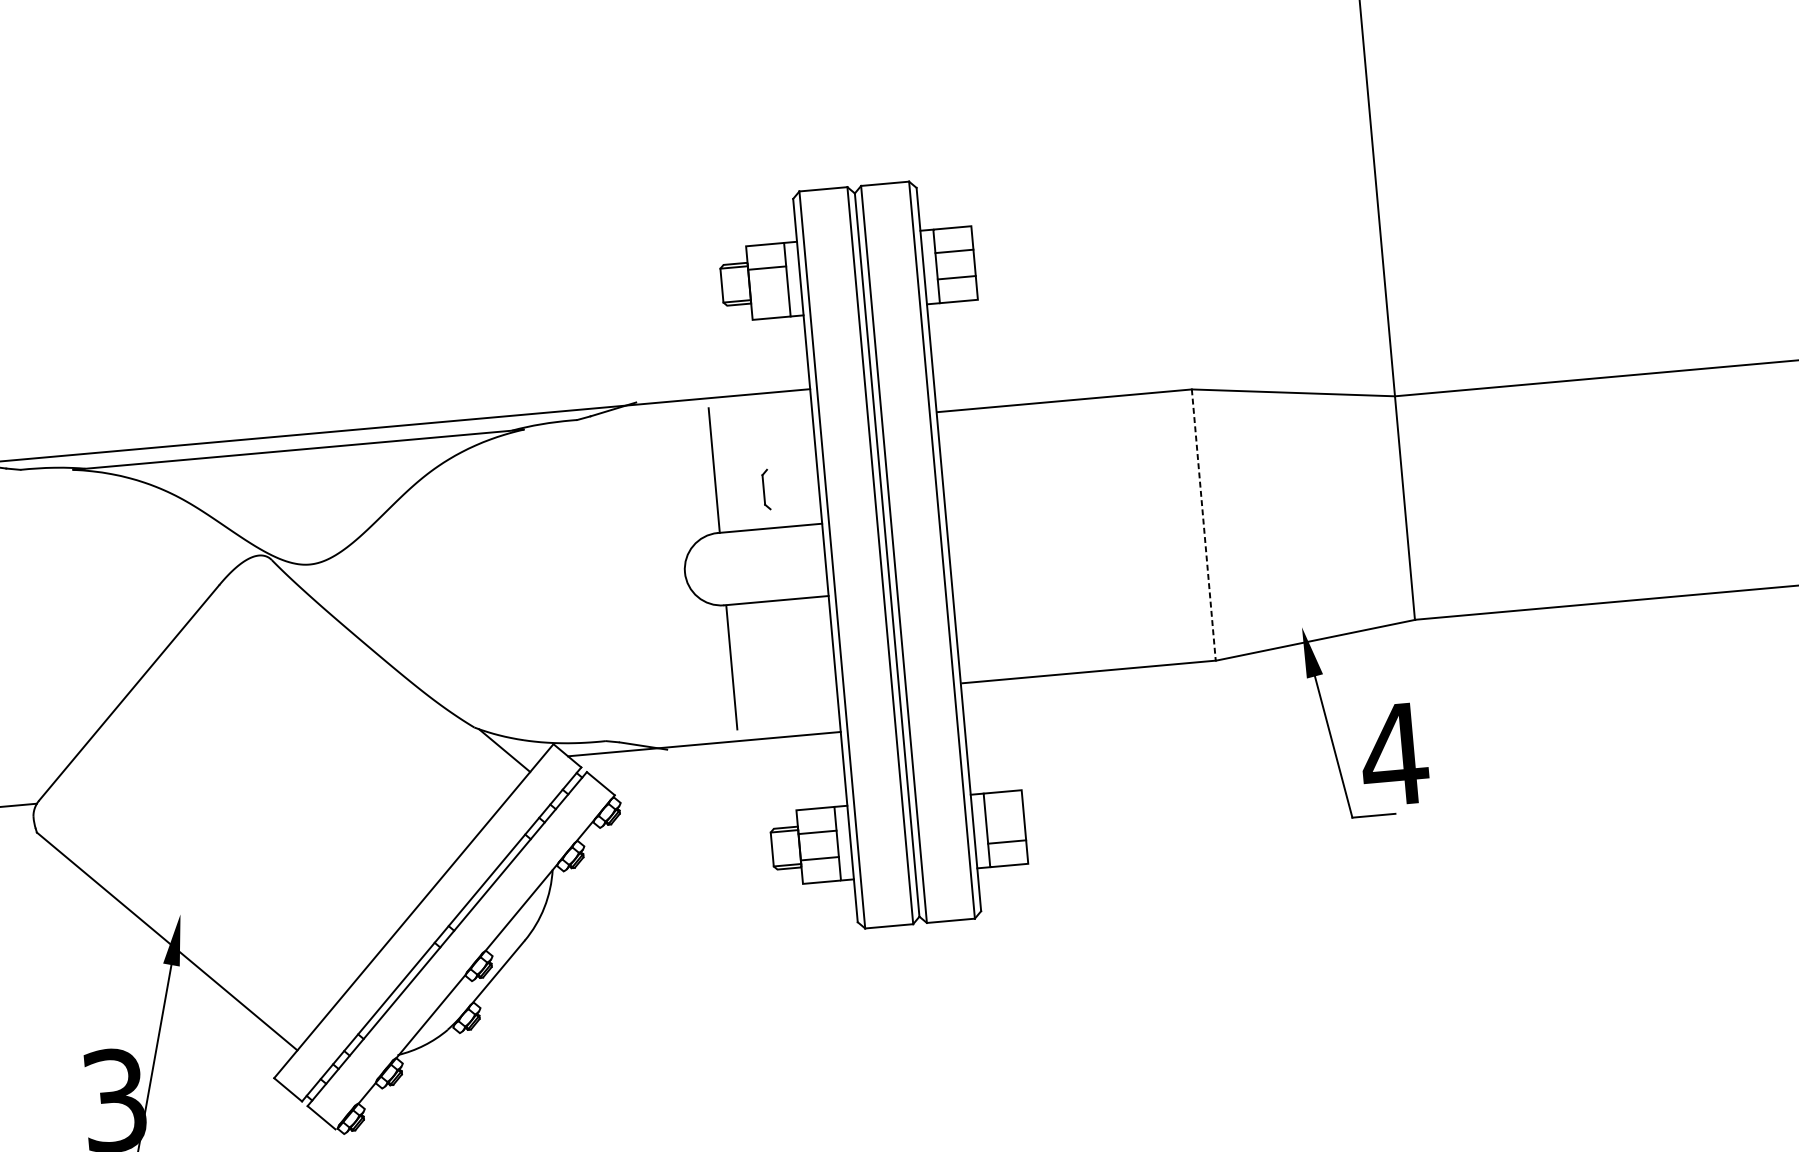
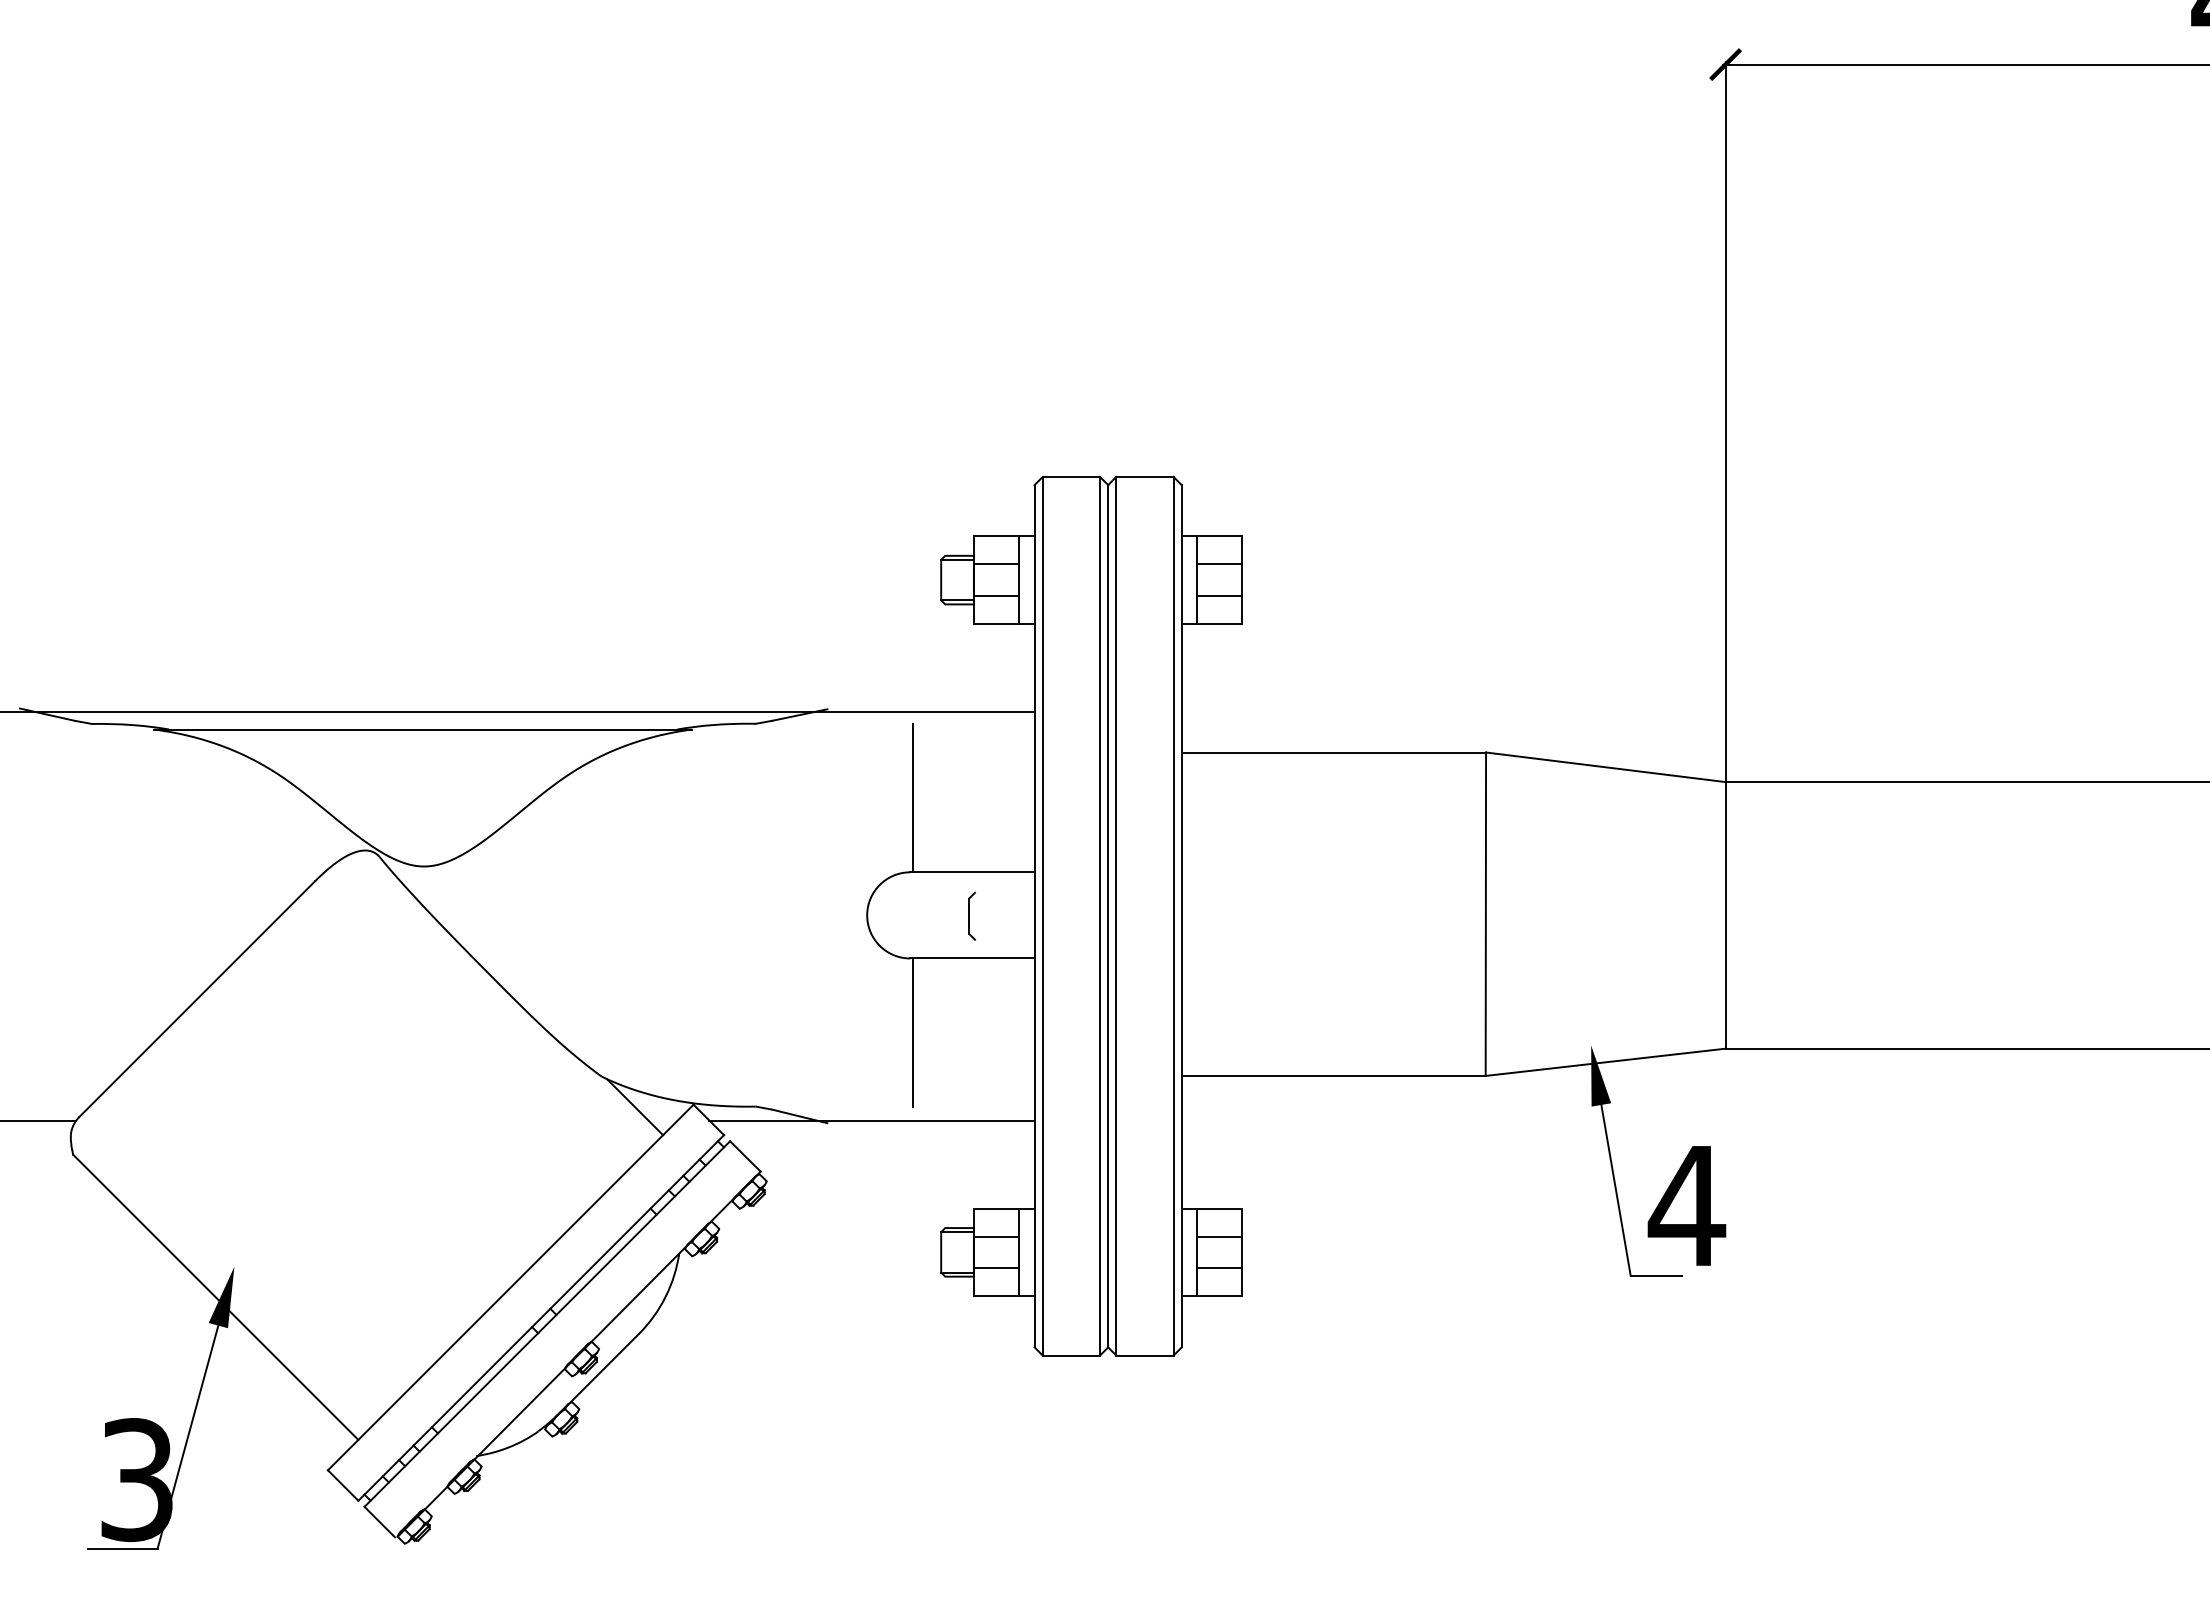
line: (769, 294) -> (996, 595), added
part: (766, 489) -> (972, 915), moved
line: (1203, 525) -> (1485, 914), dashed -> solid
line: (1004, 815) -> (1219, 1236), added

